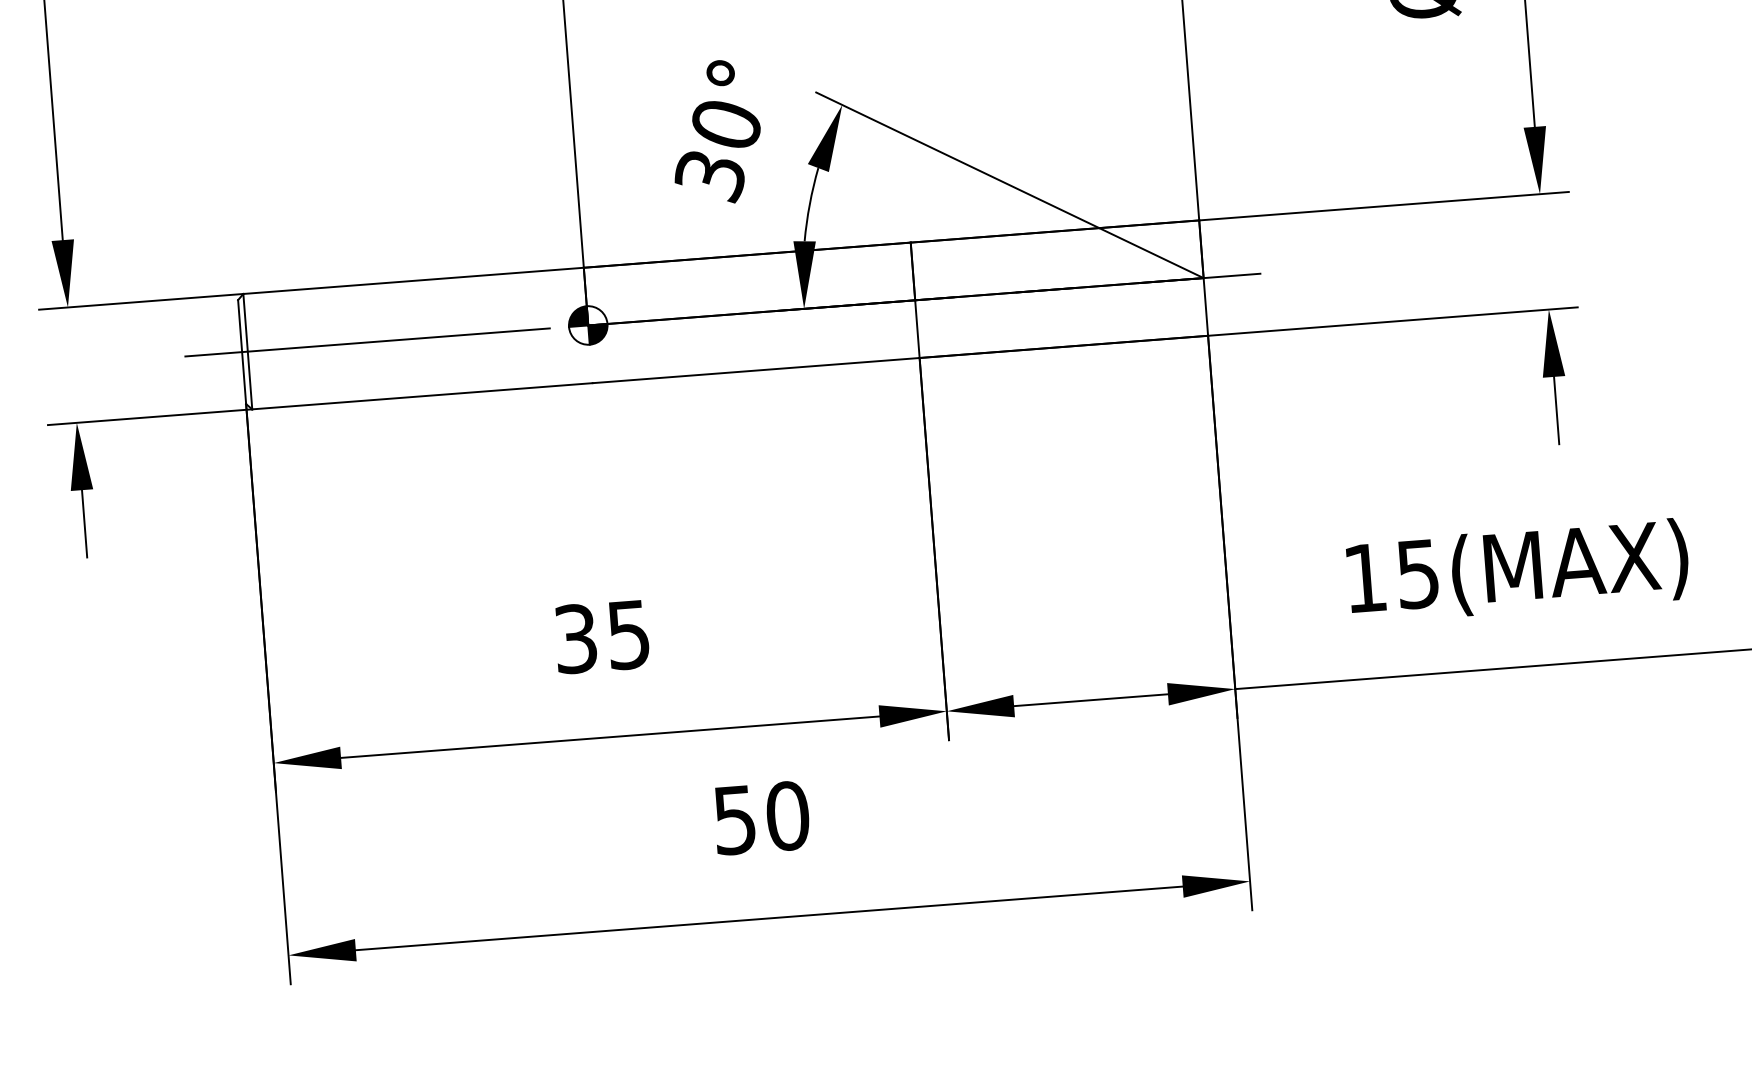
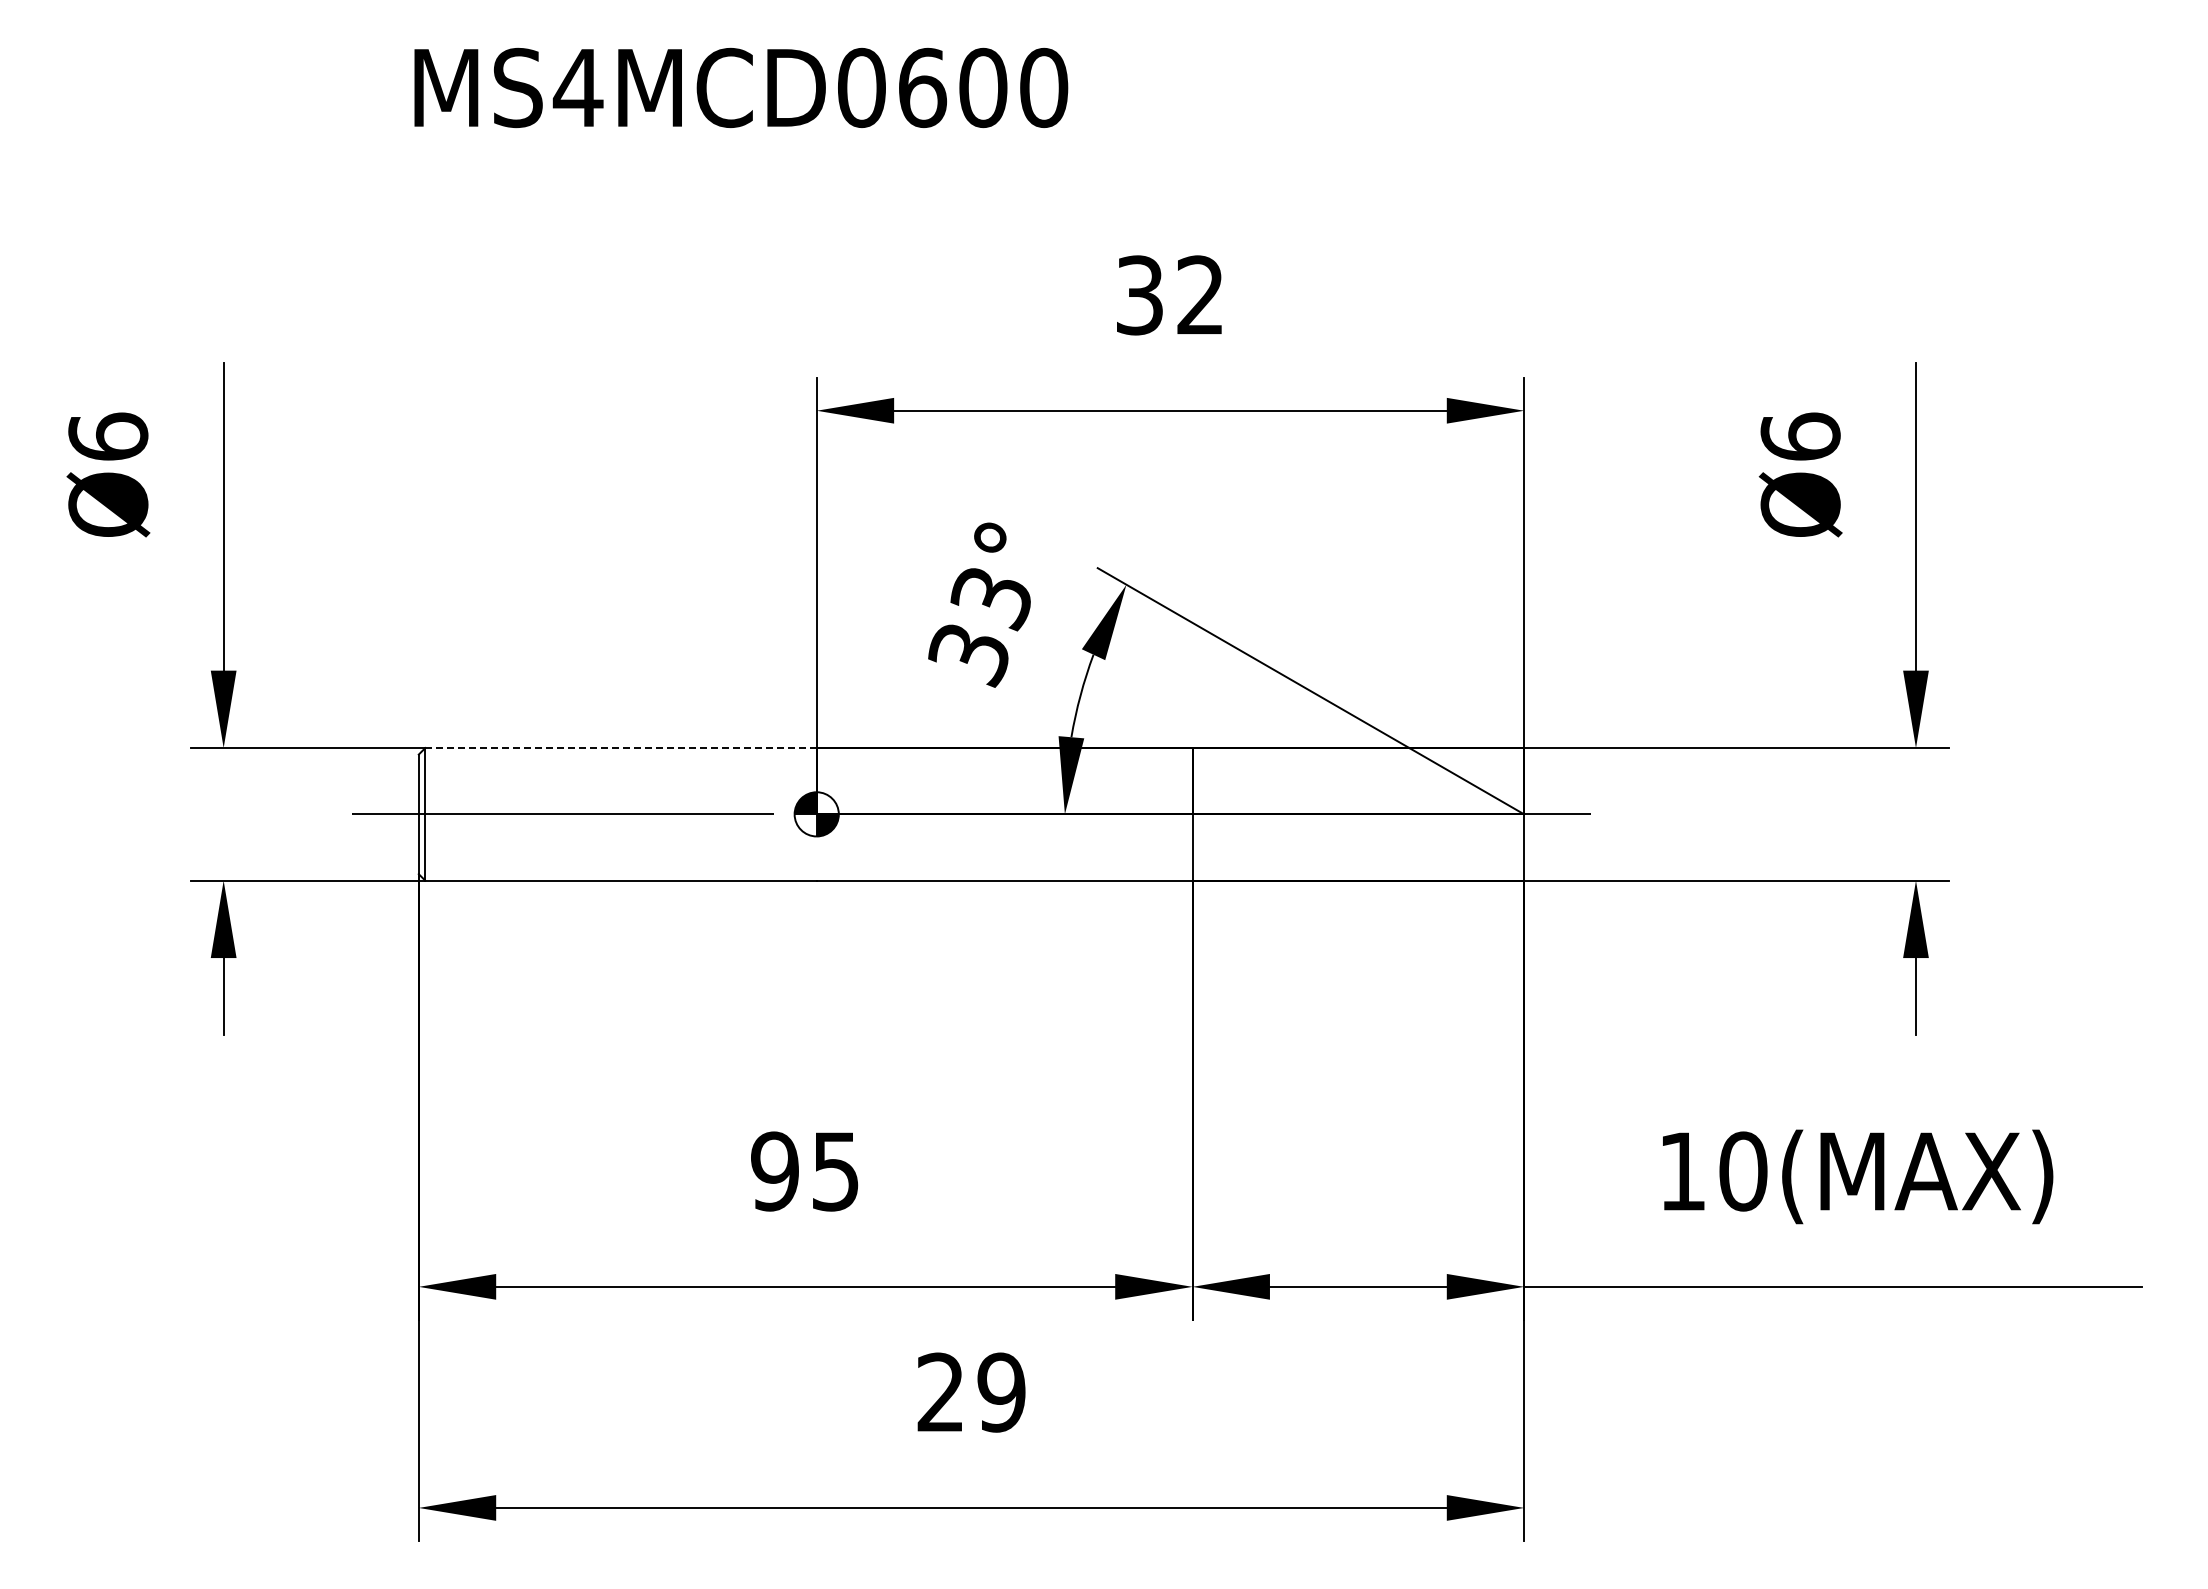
text: (725, 126) -> (990, 599), 30° -> 33°
line: (414, 281) -> (621, 748), solid -> dashed
text: (1418, 574) -> (1743, 1171), 15(MAX) -> 10(MAX)
text: (575, 638) -> (774, 1171), 35 -> 95
text: (761, 817) -> (971, 1392), 50 -> 29

